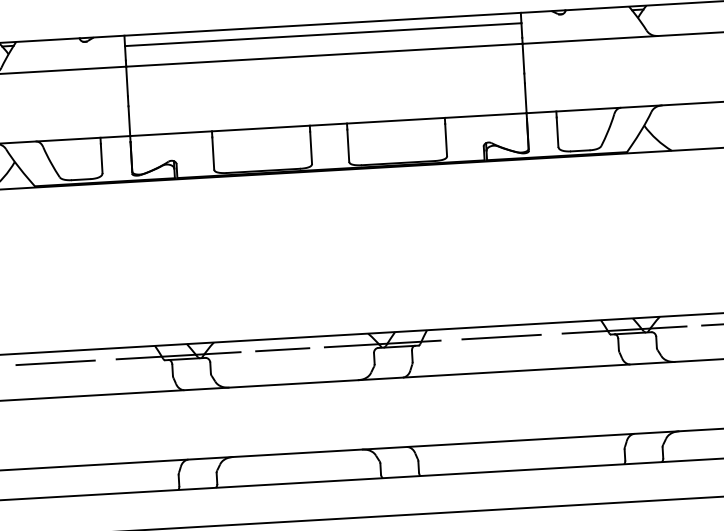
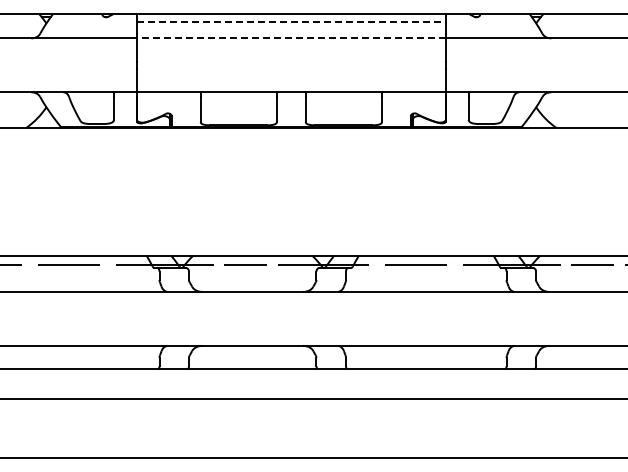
line: (323, 34) -> (291, 22), solid -> dashed
line: (323, 55) -> (290, 38), solid -> dashed

